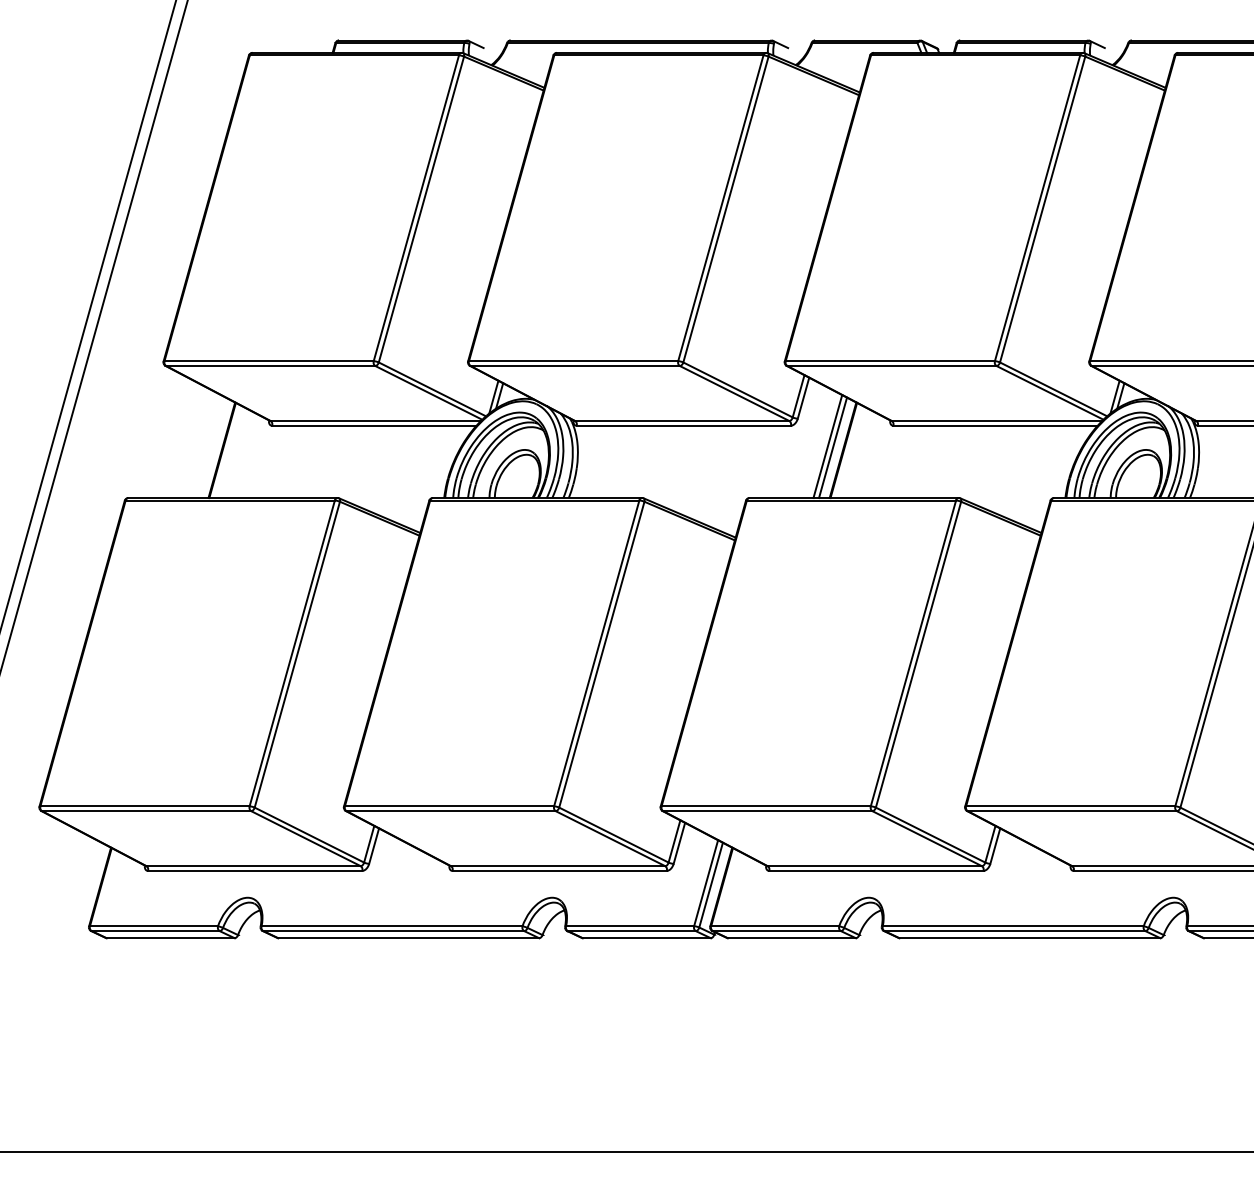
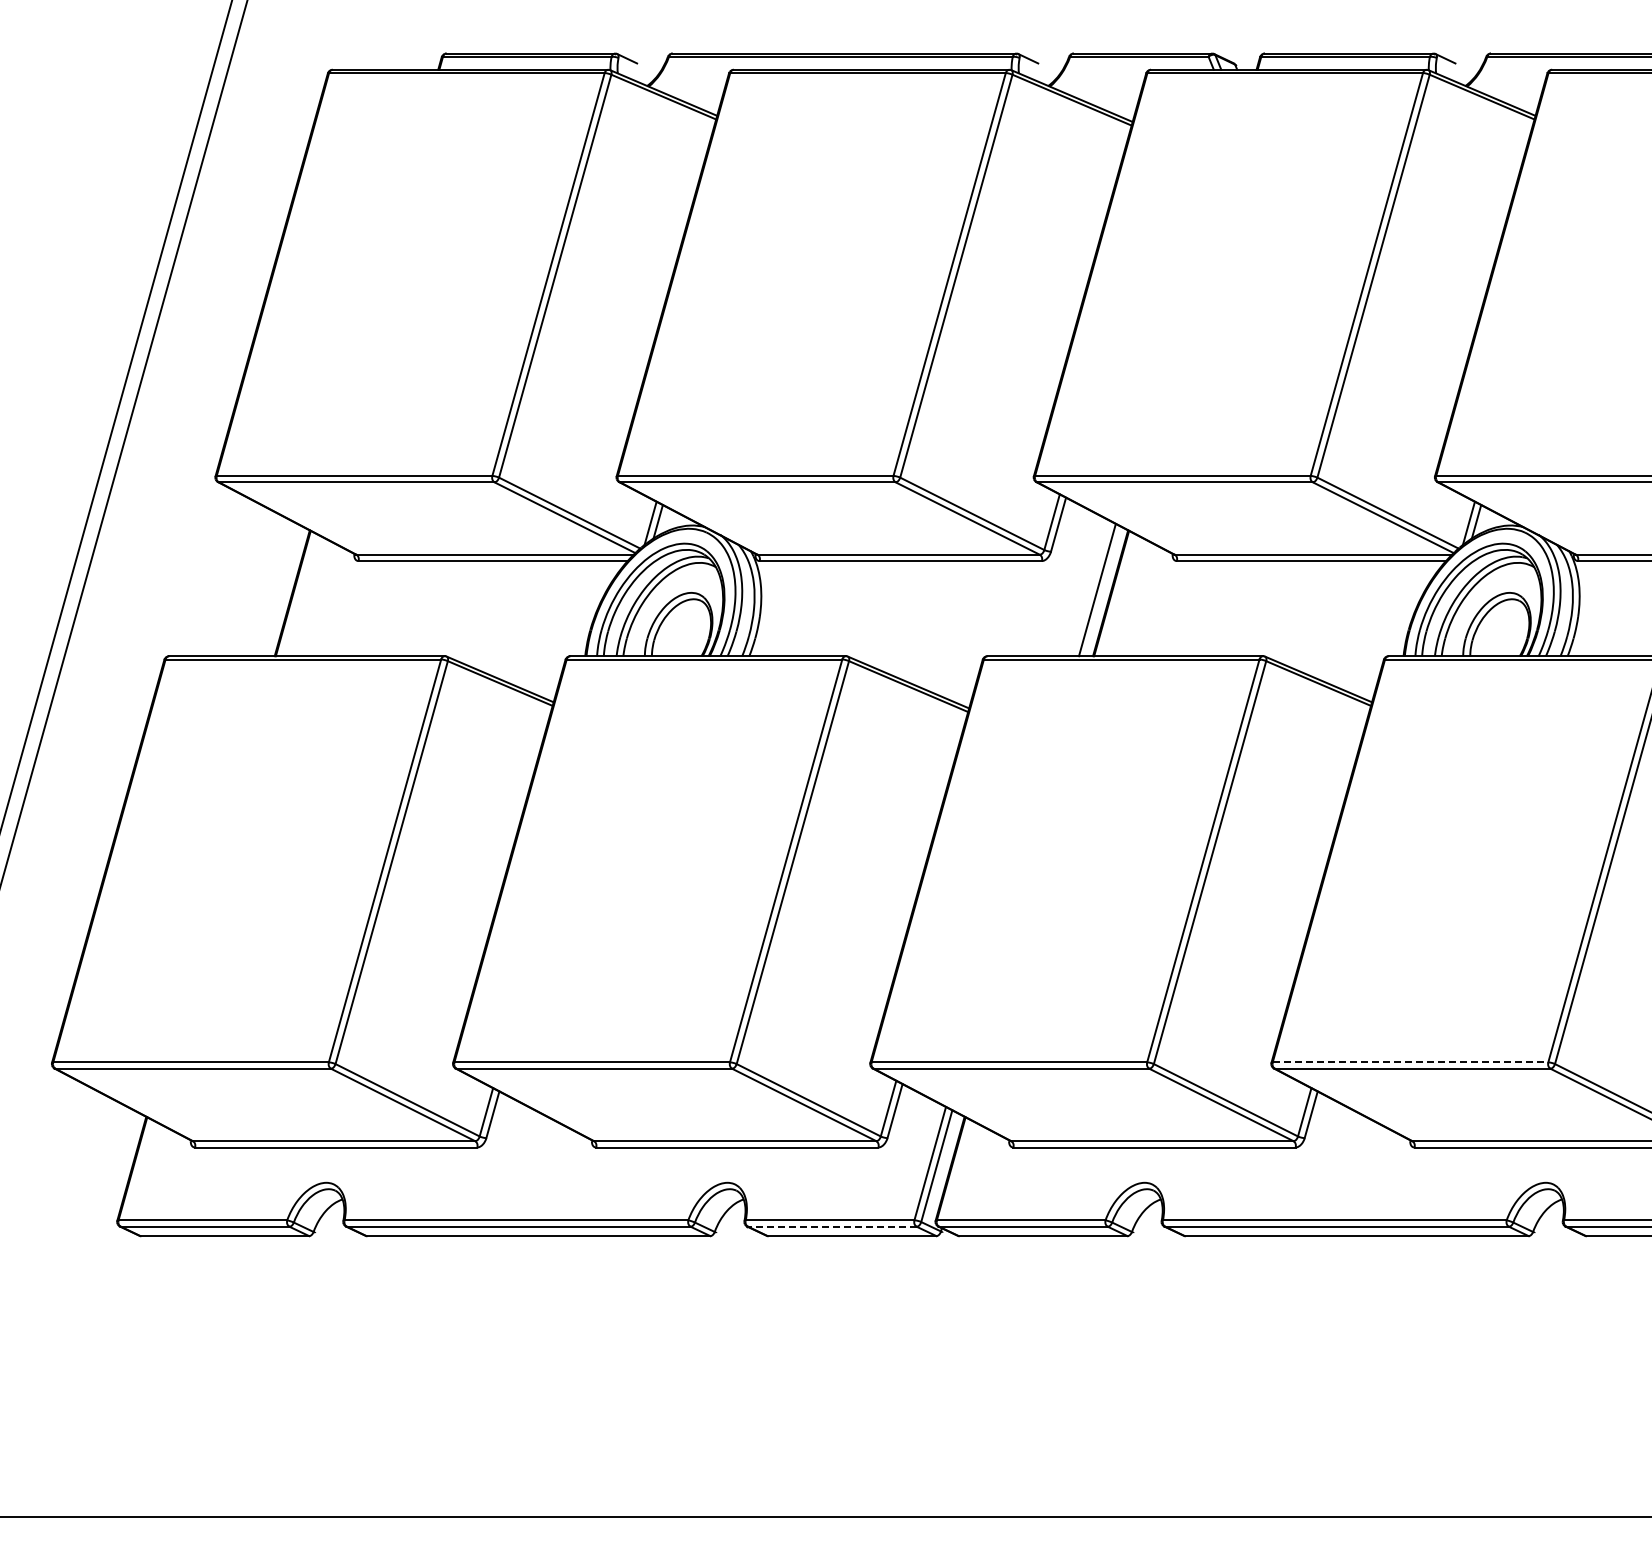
line: (827, 446) -> (1090, 588), removed
line: (1070, 806) -> (1410, 1062), solid -> dashed
line: (631, 930) -> (831, 1226), solid -> dashed

